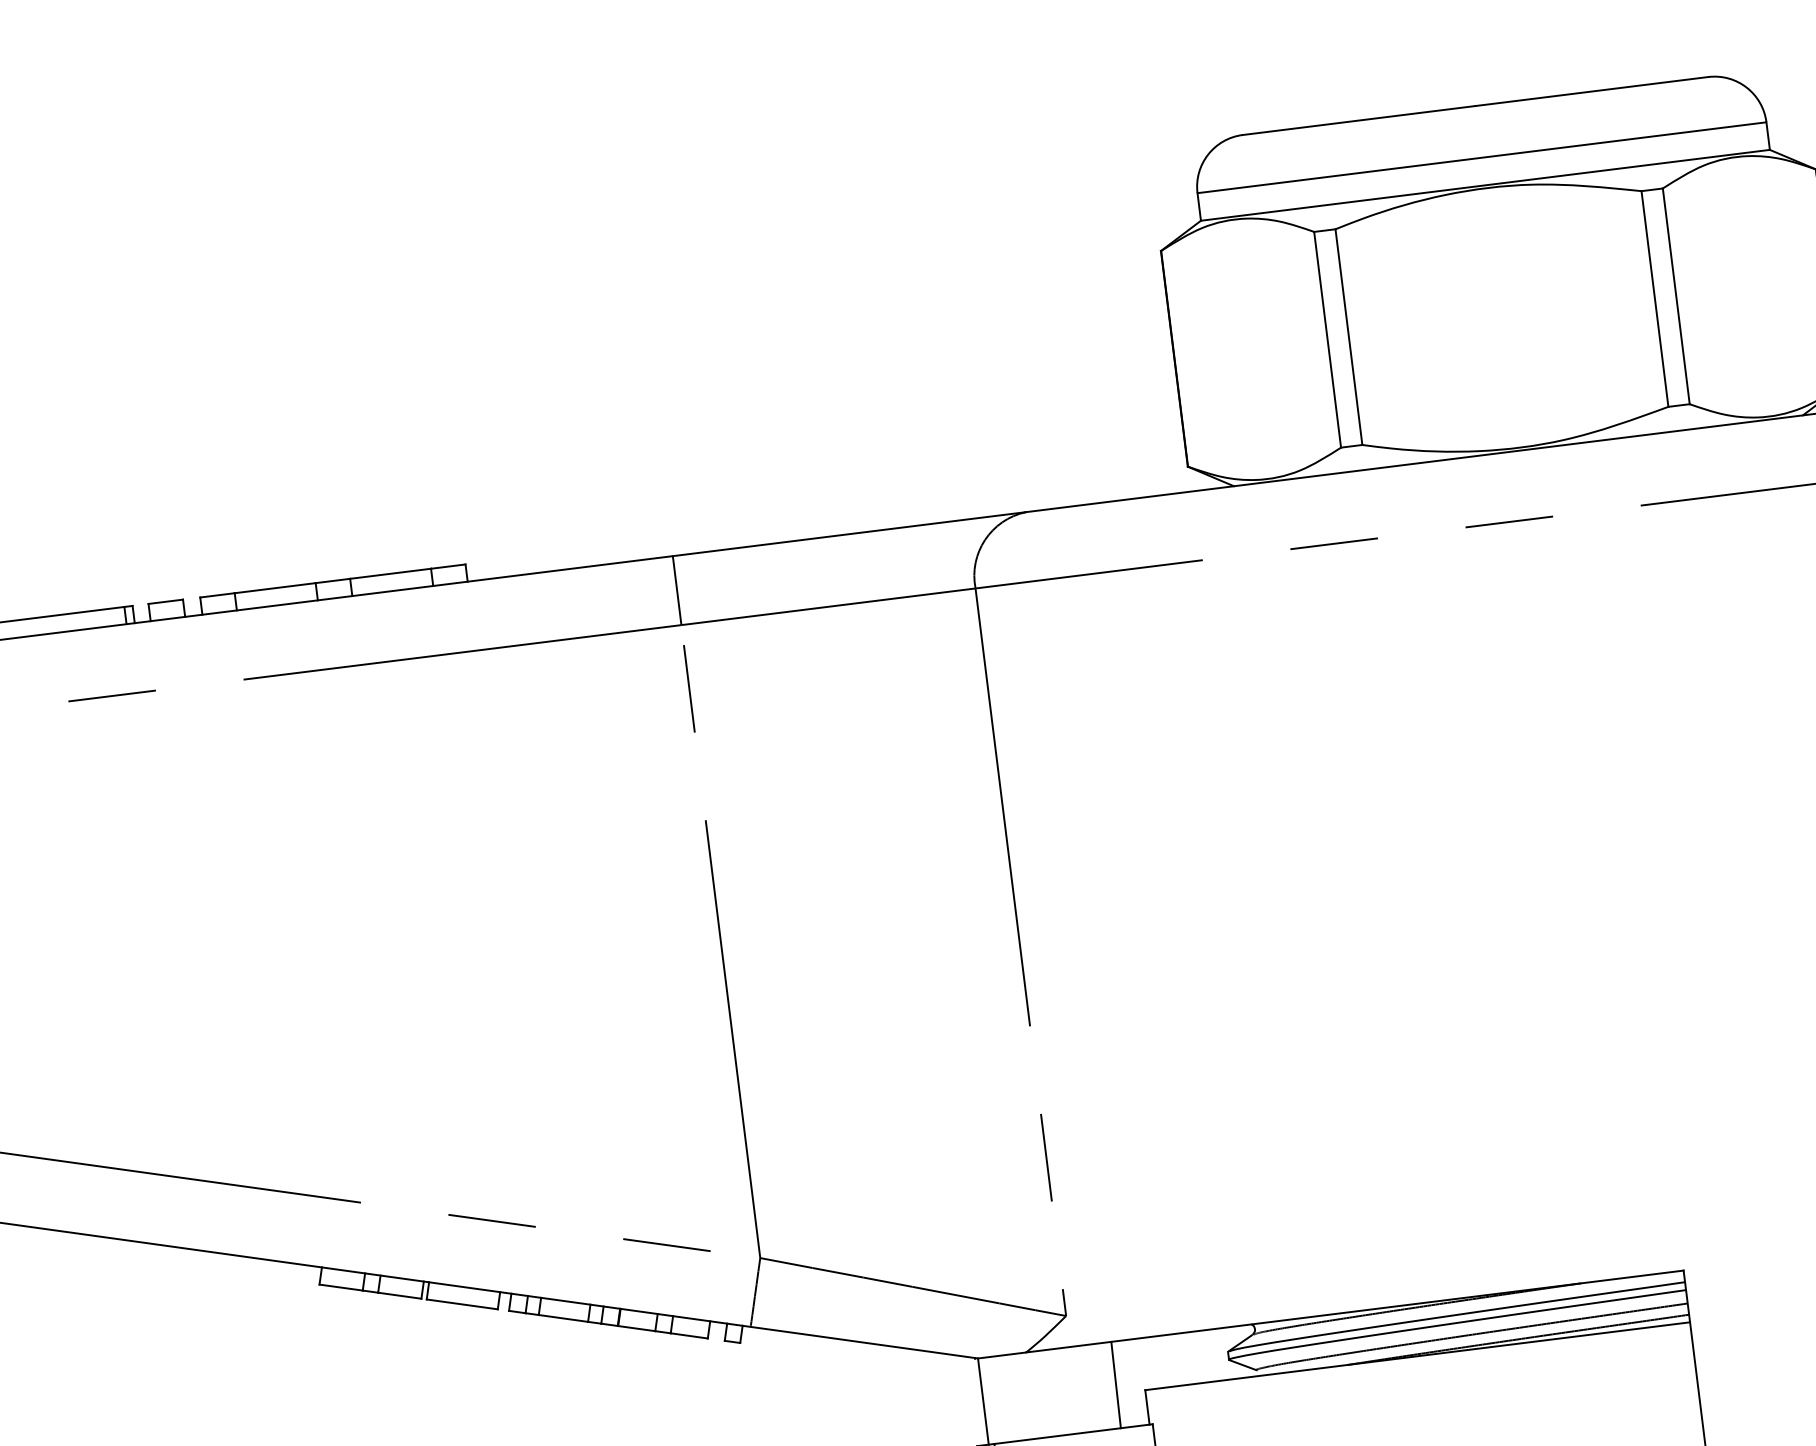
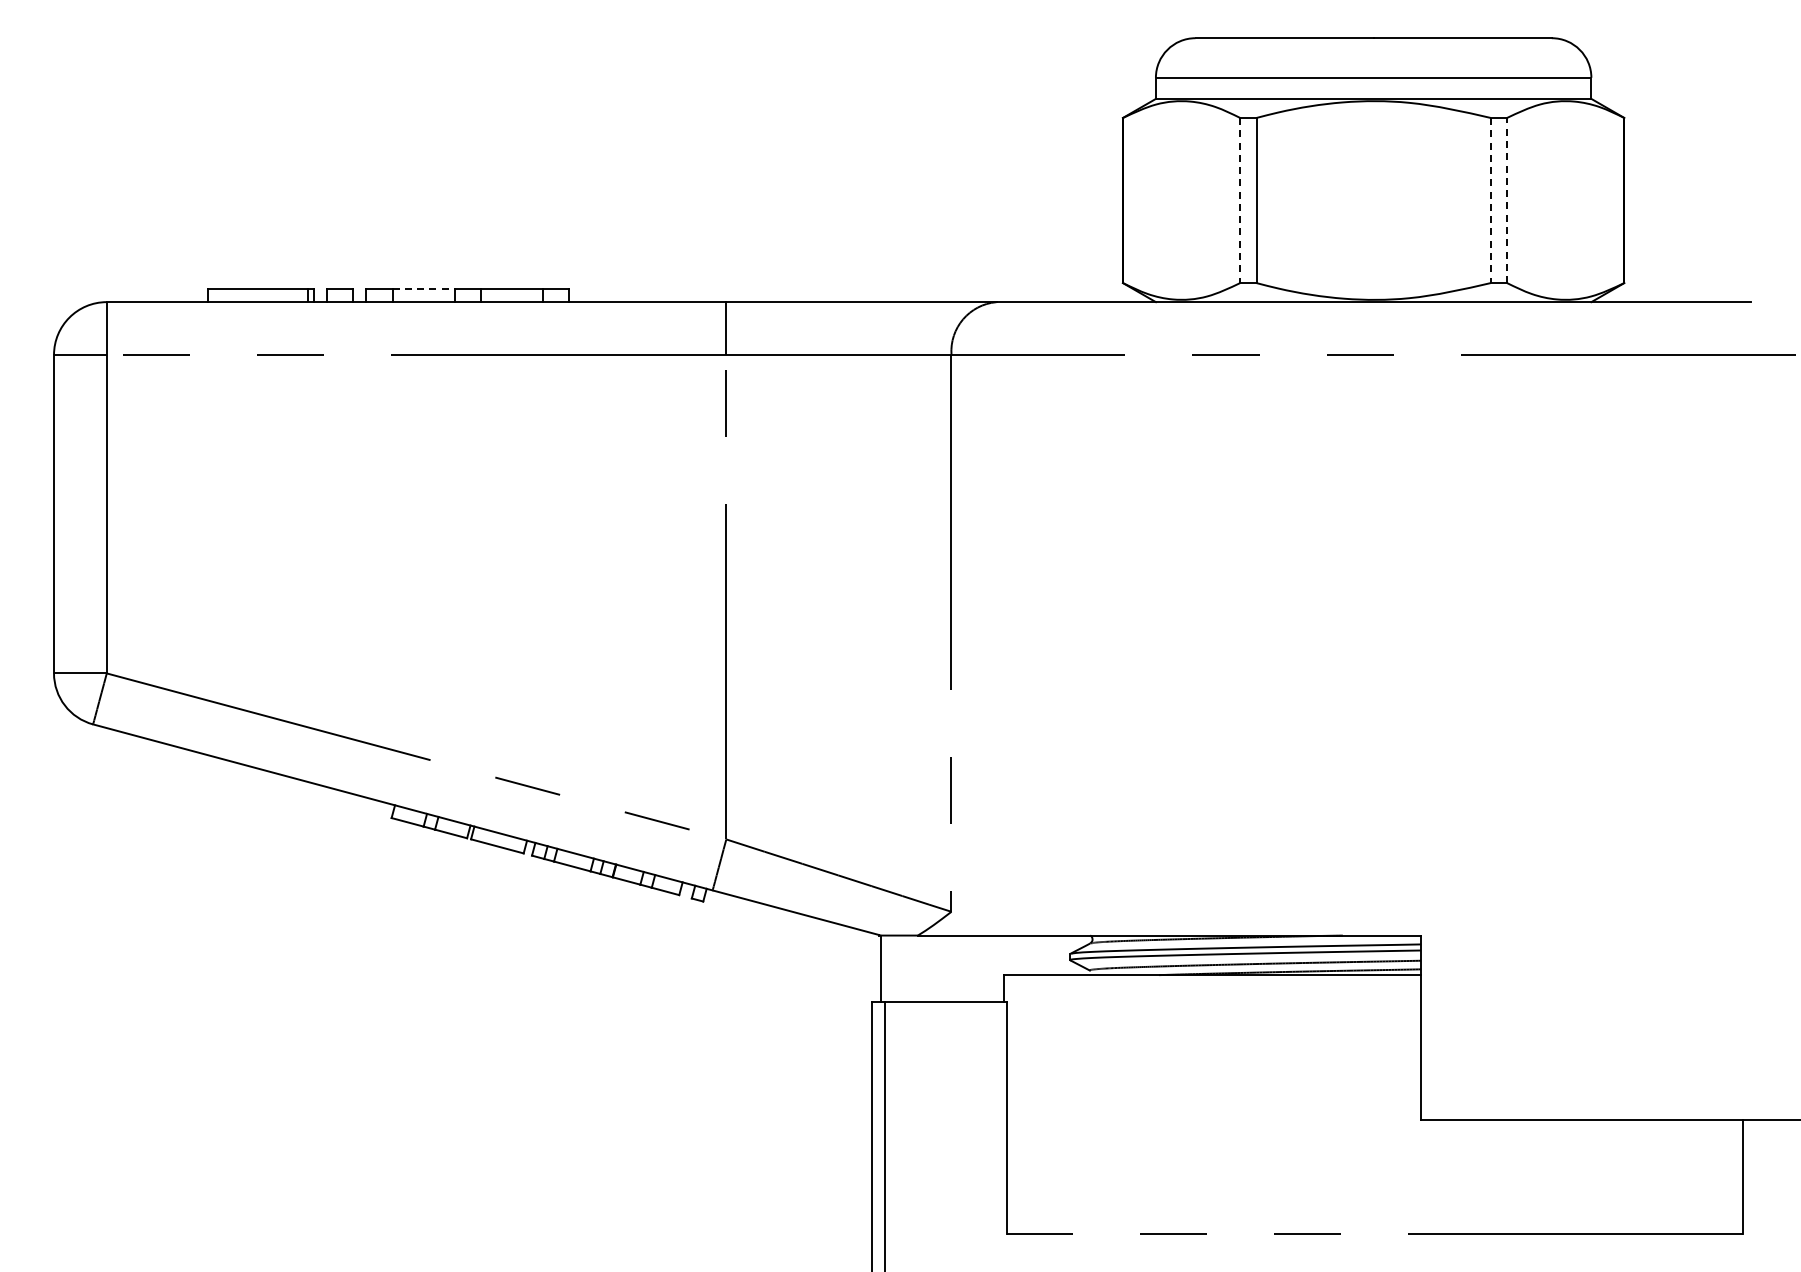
line: (1676, 296) -> (1507, 200), solid -> dashed
line: (1654, 299) -> (1490, 200), solid -> dashed
line: (1328, 339) -> (1240, 200), solid -> dashed
line: (274, 587) -> (423, 288), solid -> dashed
line: (1115, 1385) -> (982, 968), removed

